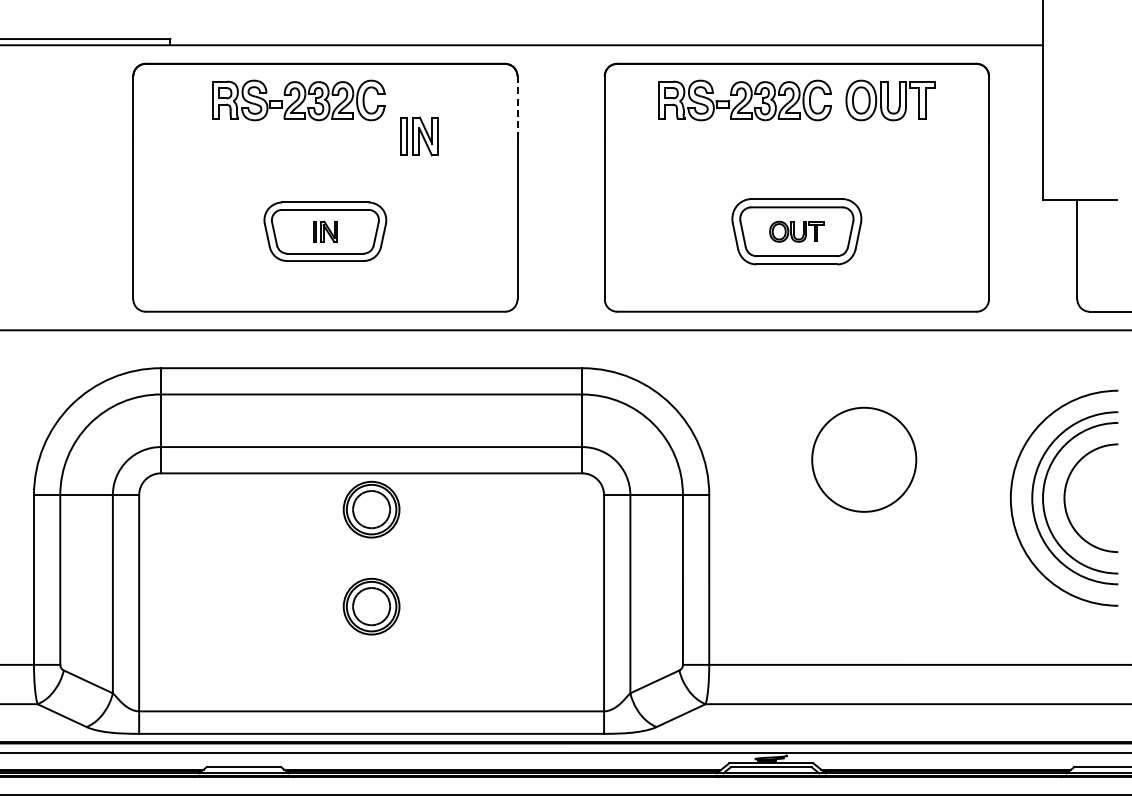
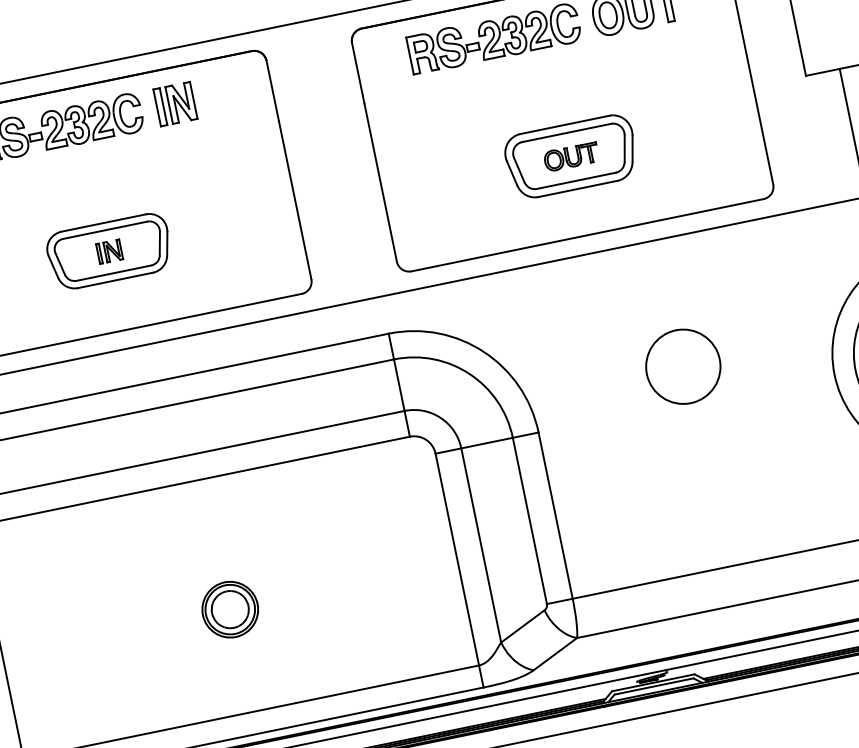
line: (517, 107) -> (272, 91), dashed -> solid
part: (419, 136) -> (175, 104), moved
circle: (864, 459) -> (683, 366), size x0.71
part: (371, 509) -> (210, 514), removed

